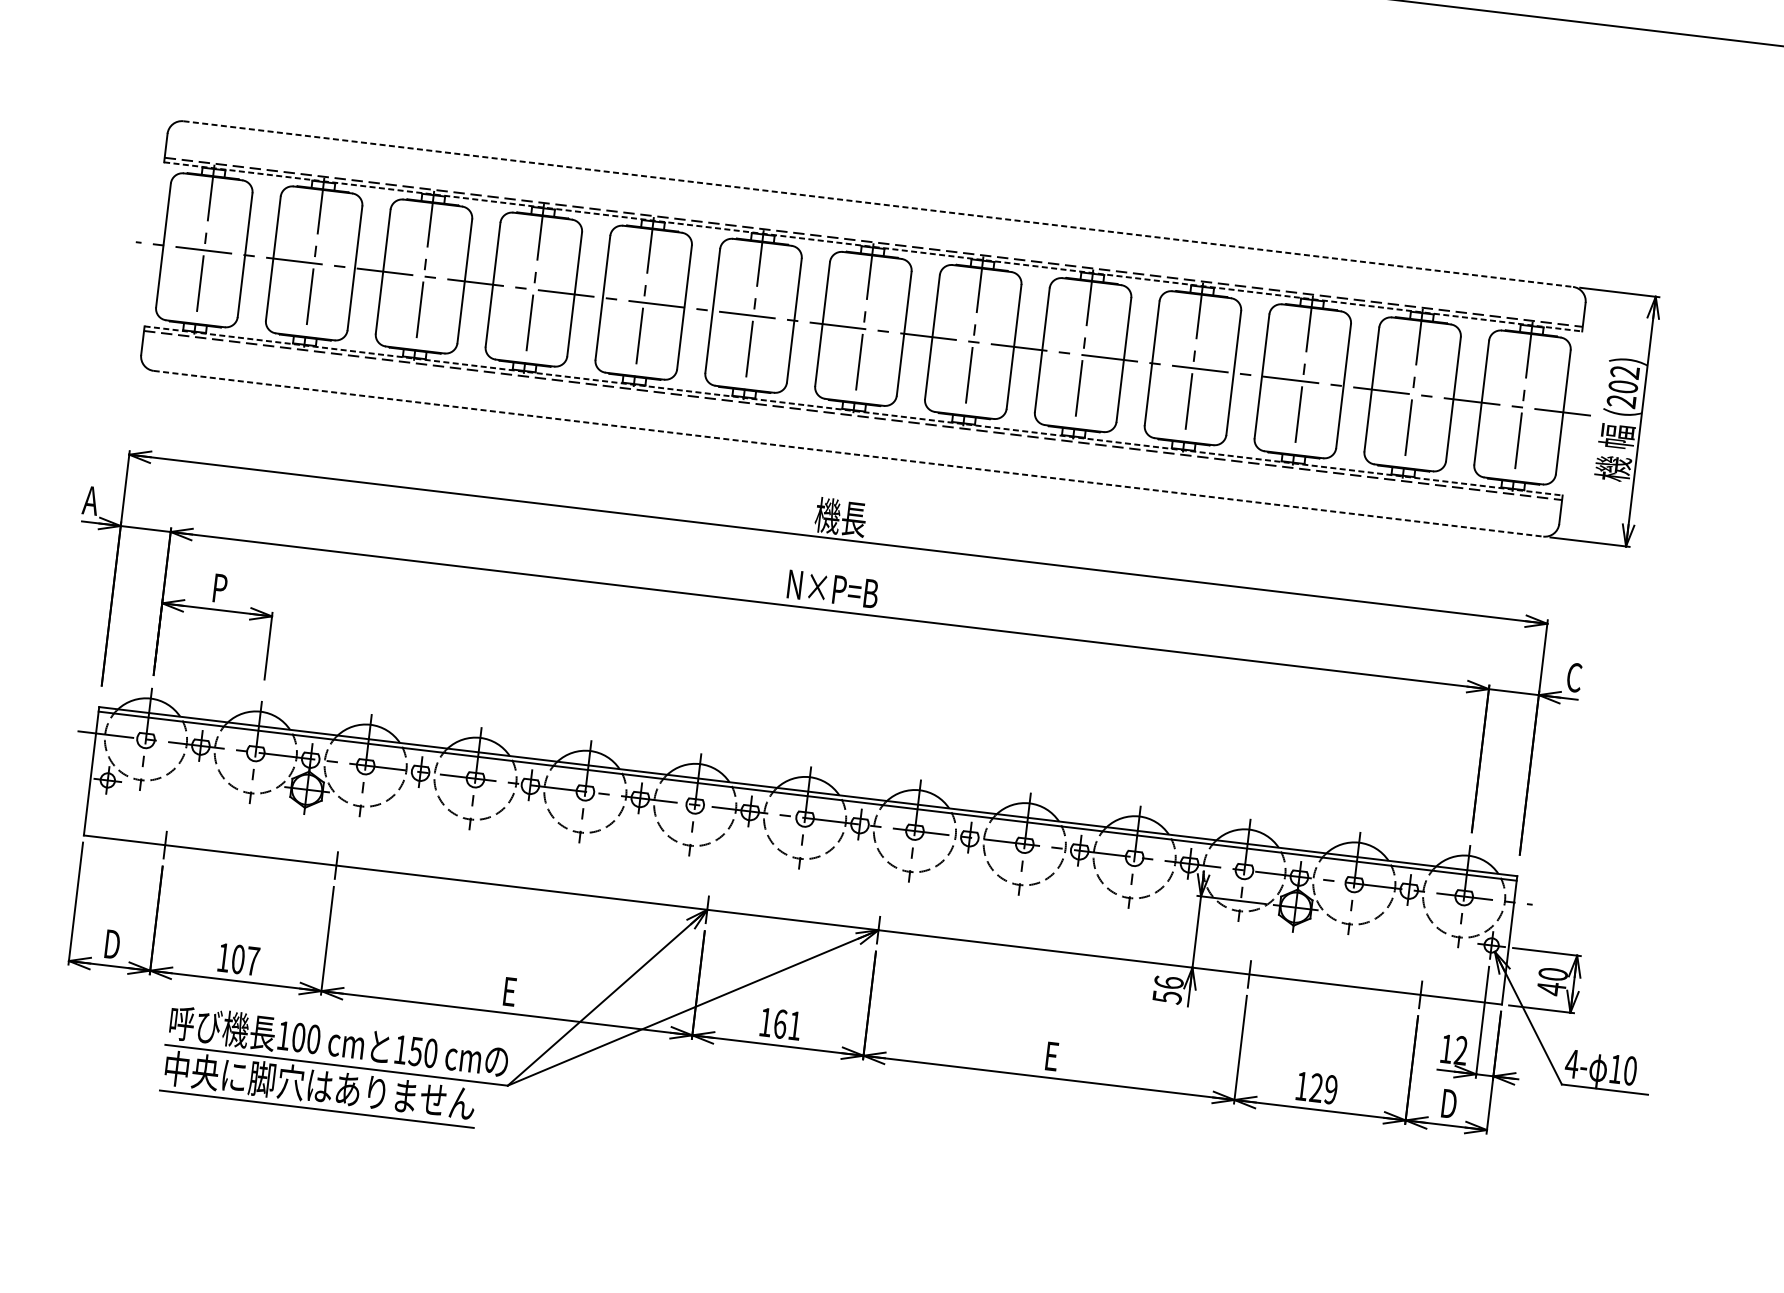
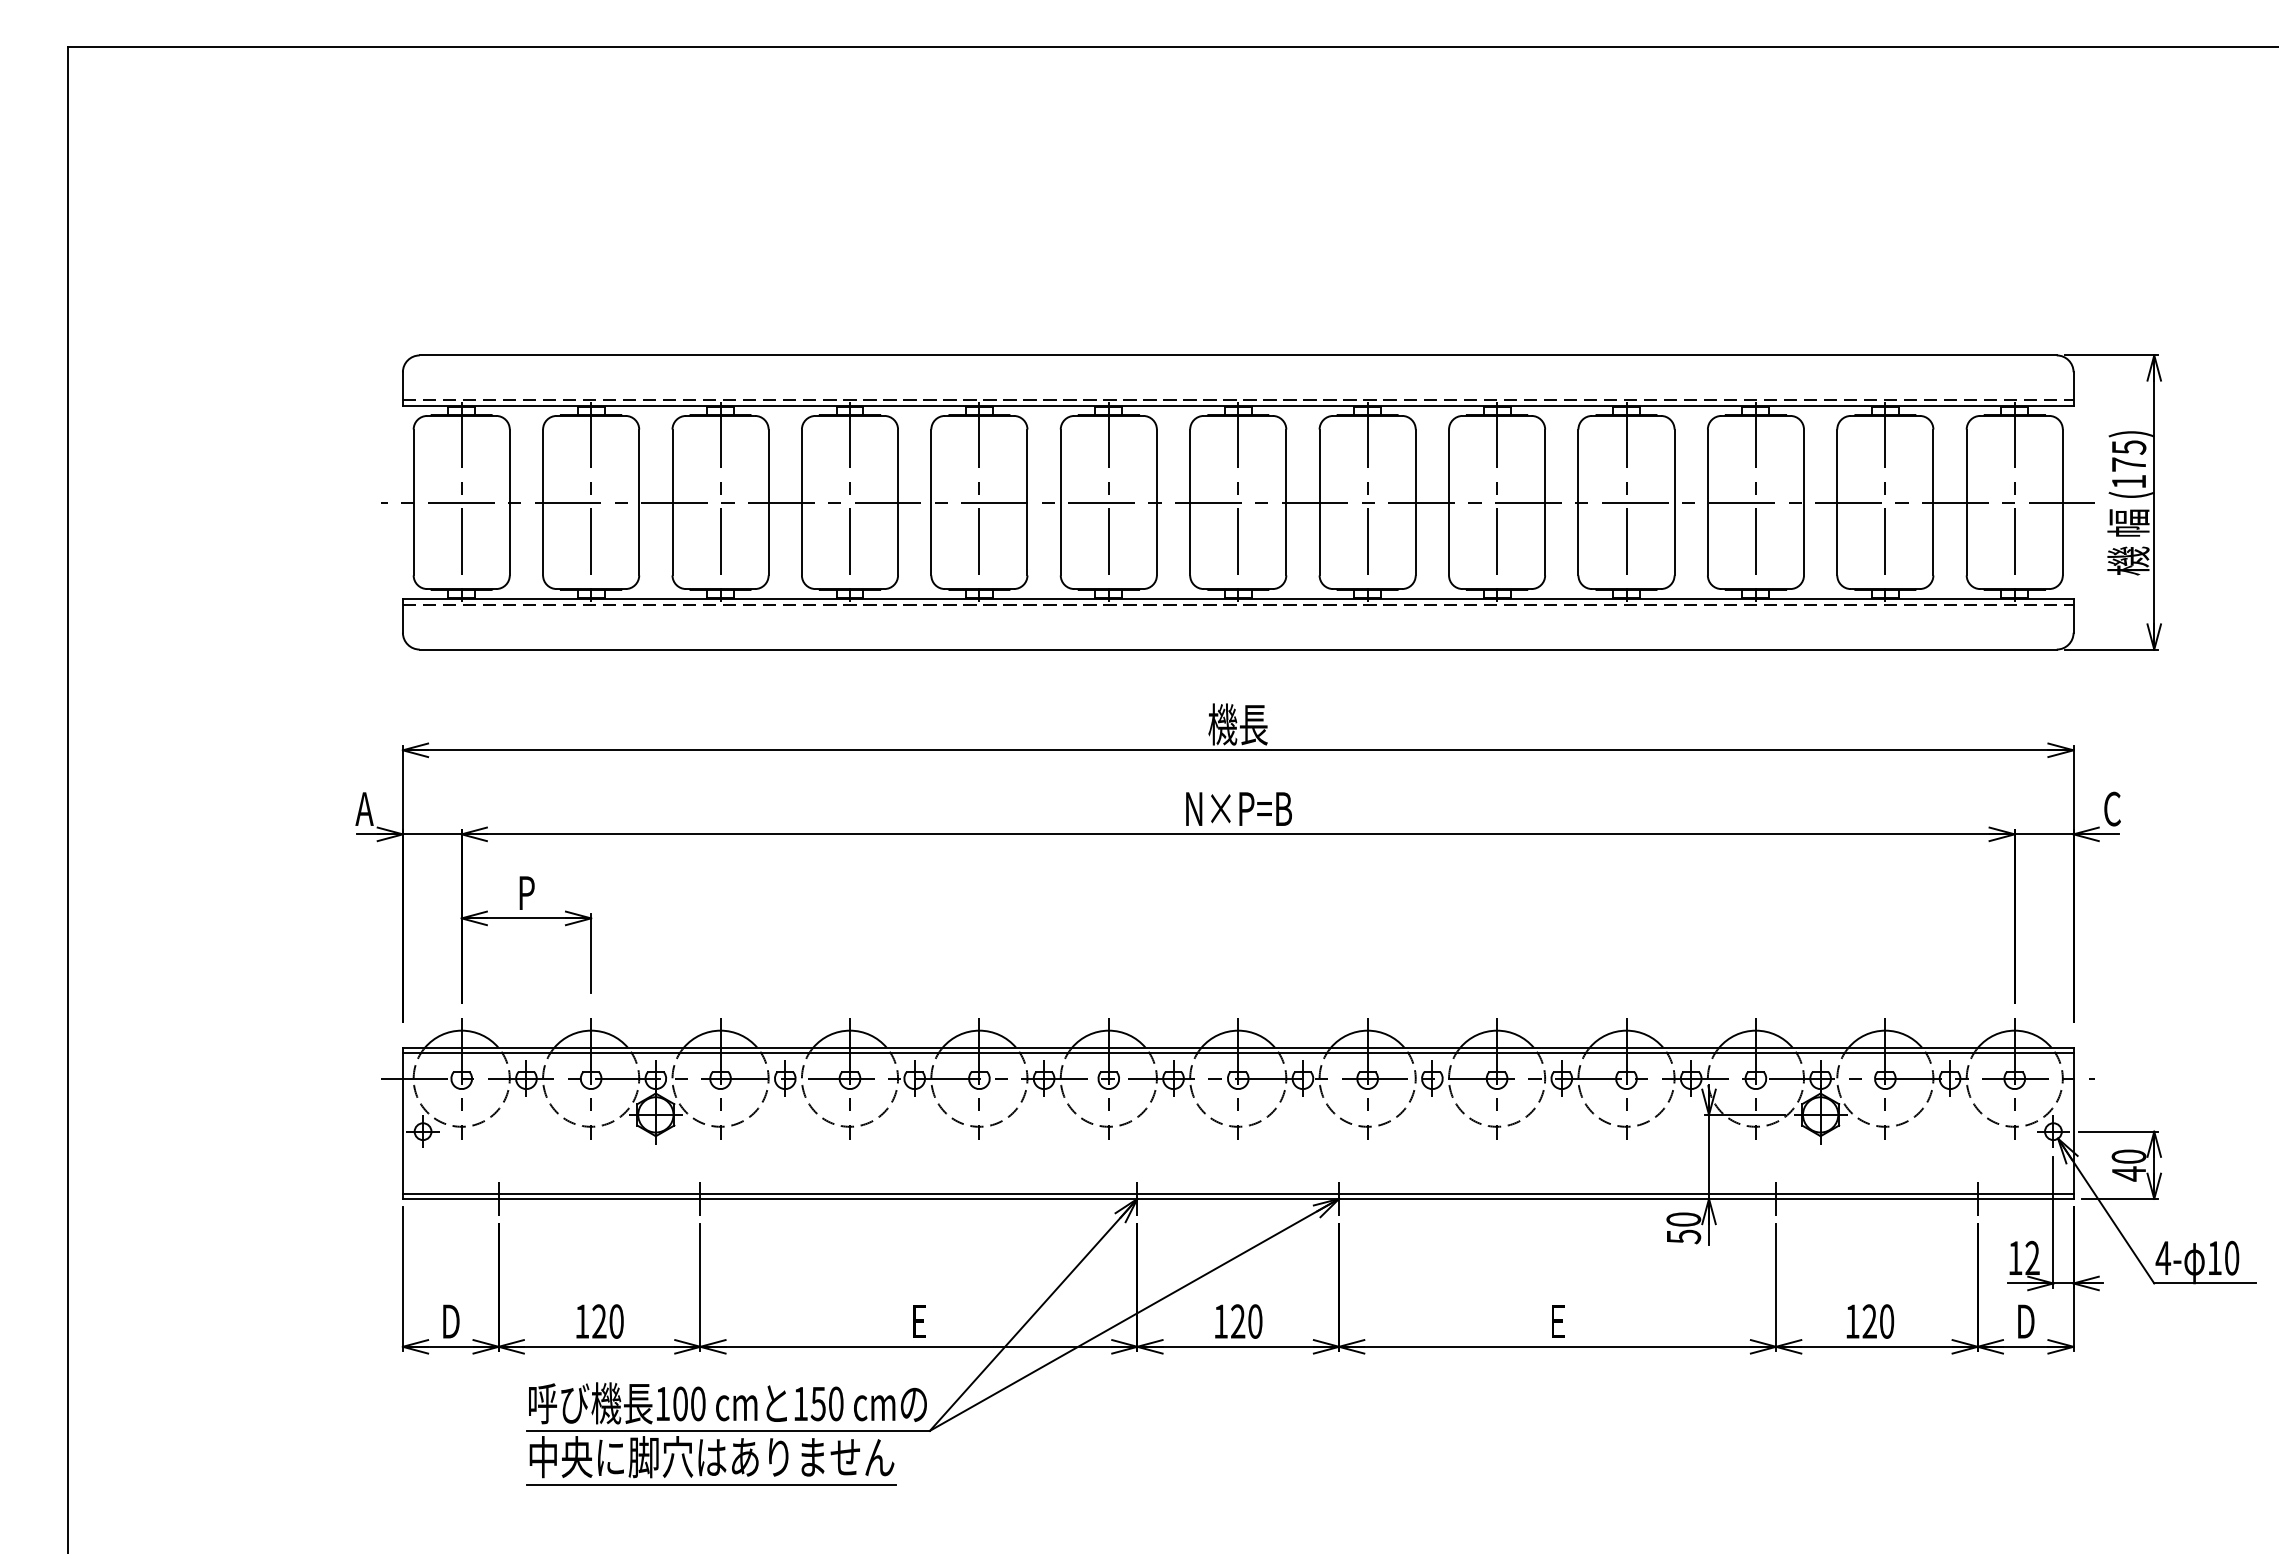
line: (878, 204) -> (1238, 355), dashed -> solid
line: (873, 246) -> (1238, 405), dashed -> solid
text: (1622, 386) -> (2128, 464), (202) -> (175)
line: (853, 411) -> (1238, 599), dashed -> solid
line: (848, 453) -> (1238, 649), dashed -> solid
line: (792, 915) -> (1237, 1193), added
text: (245, 960) -> (607, 1321), 107 -> 120
text: (1168, 982) -> (1683, 1219), 56 -> 50
text: (787, 1024) -> (1246, 1321), 161 -> 120
text: (1330, 1089) -> (1886, 1321), 129 -> 120

